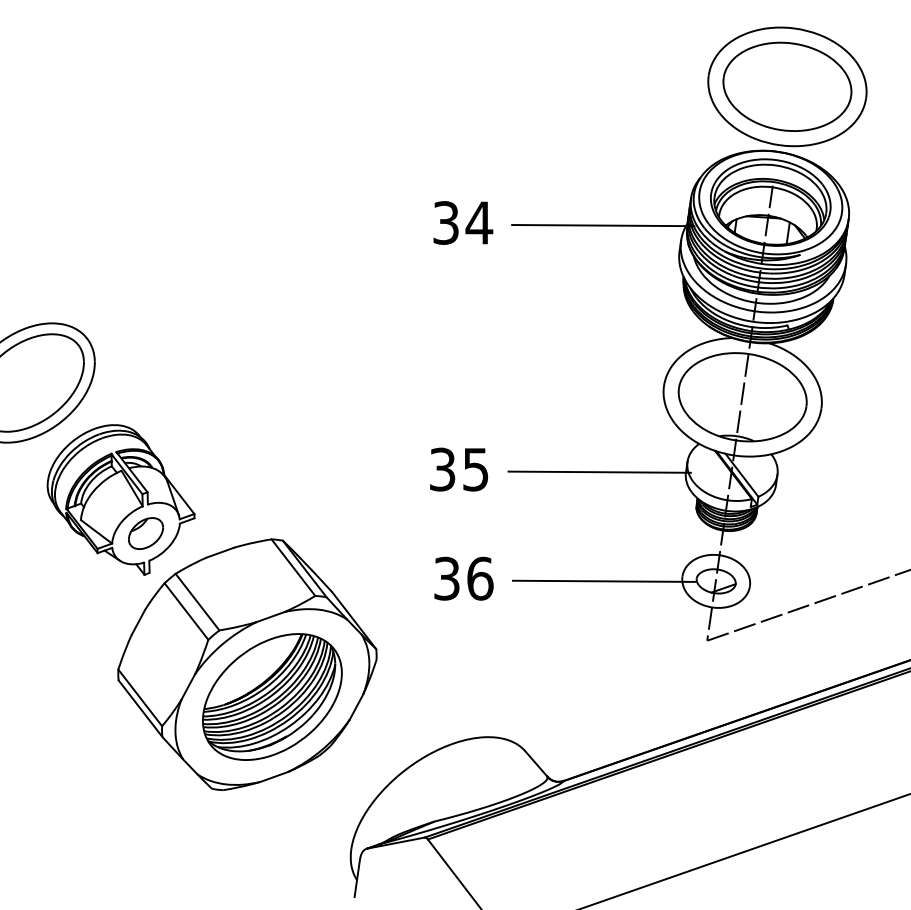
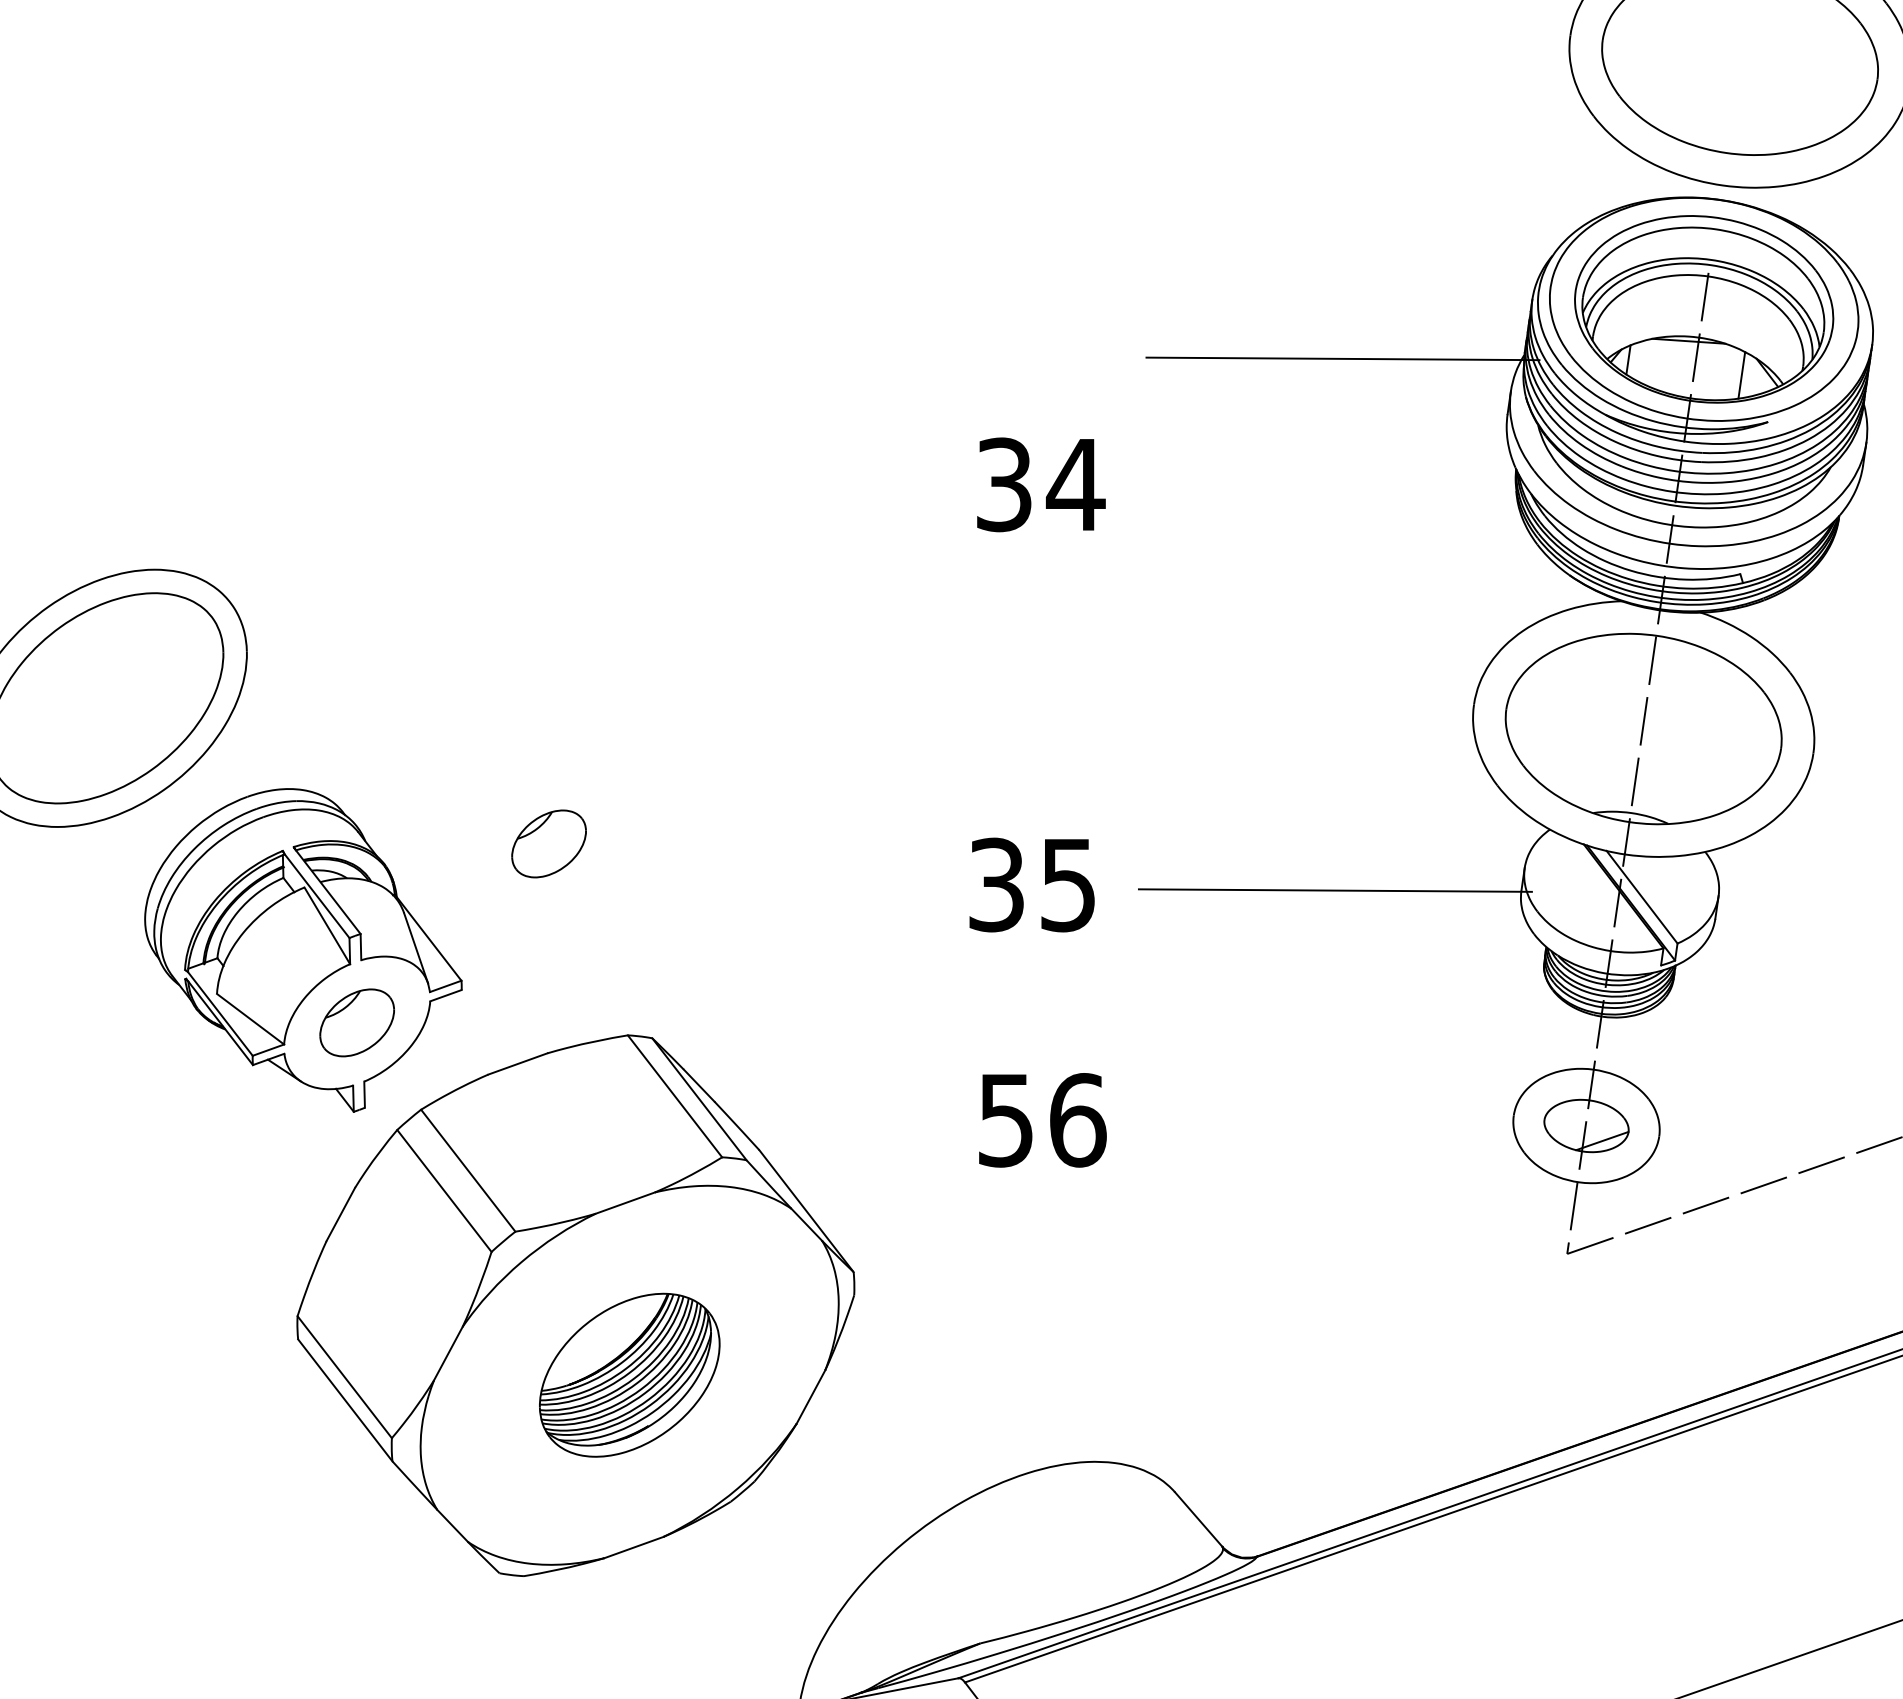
text: (463, 222) -> (1041, 483), moved
part: (234, 450) -> (547, 843), added
text: (447, 577) -> (1007, 1117), 36 -> 56
line: (603, 580) -> (1343, 1124), removed
part: (272, 696) -> (629, 1374), size x0.6

